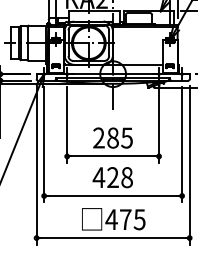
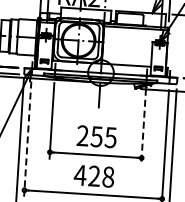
line: (159, 124) -> (144, 126), solid -> dashed
text: (112, 137) -> (96, 136), 285 -> 255
line: (44, 144) -> (28, 138), solid -> dashed

